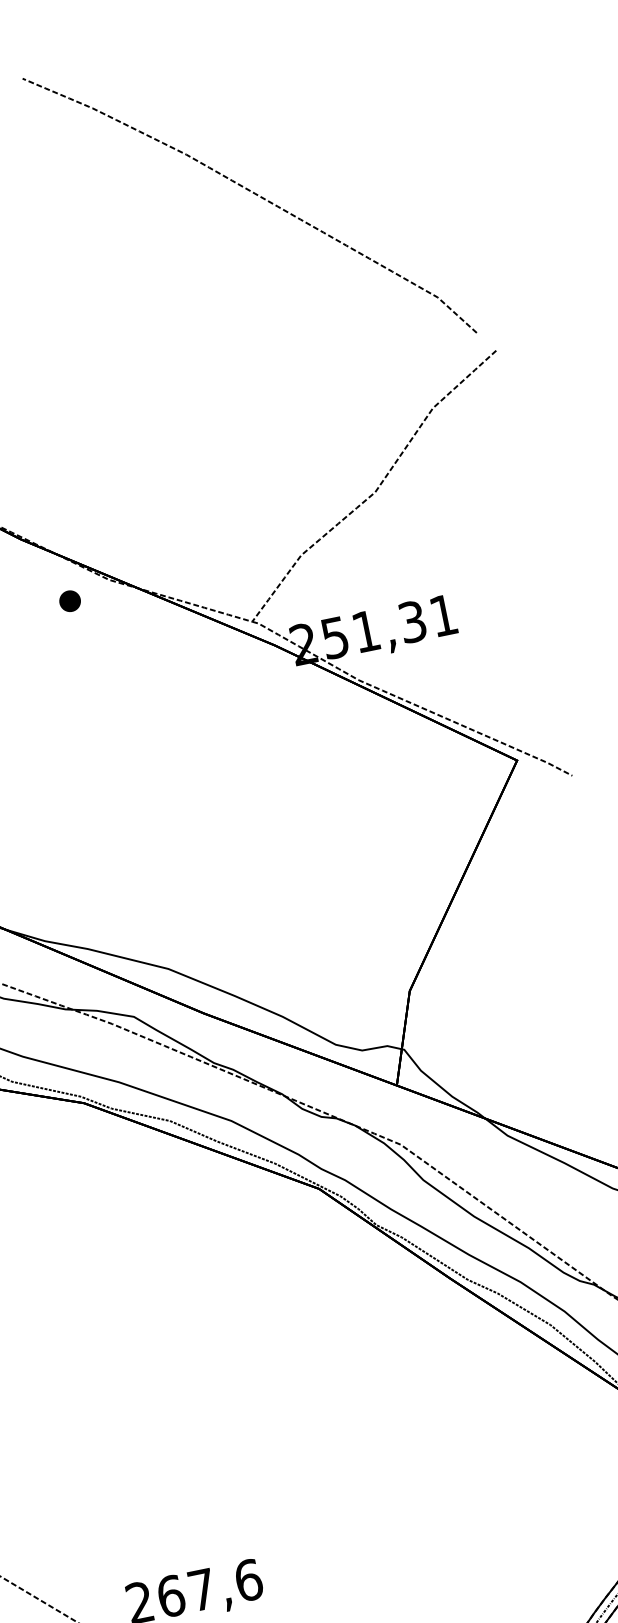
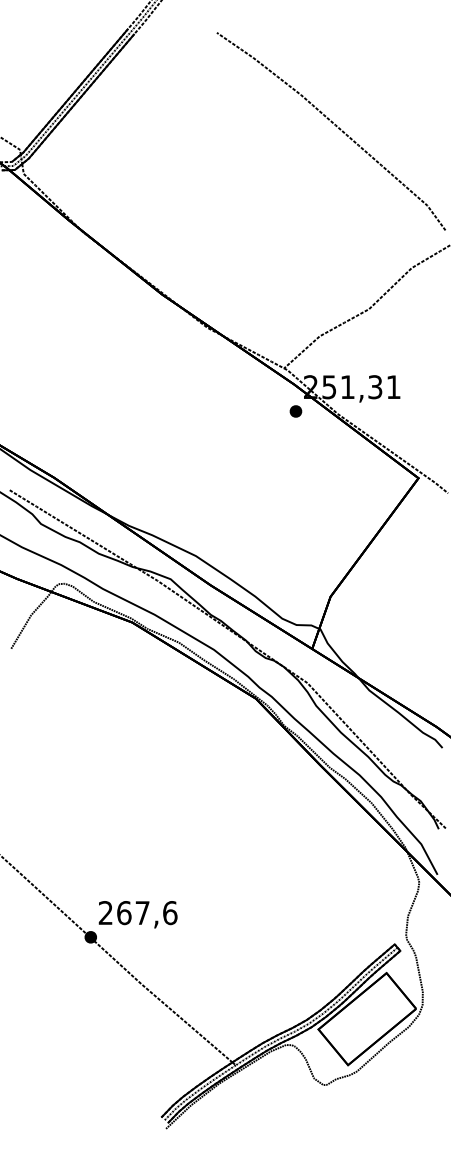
part: (69, 601) -> (295, 411), moved

